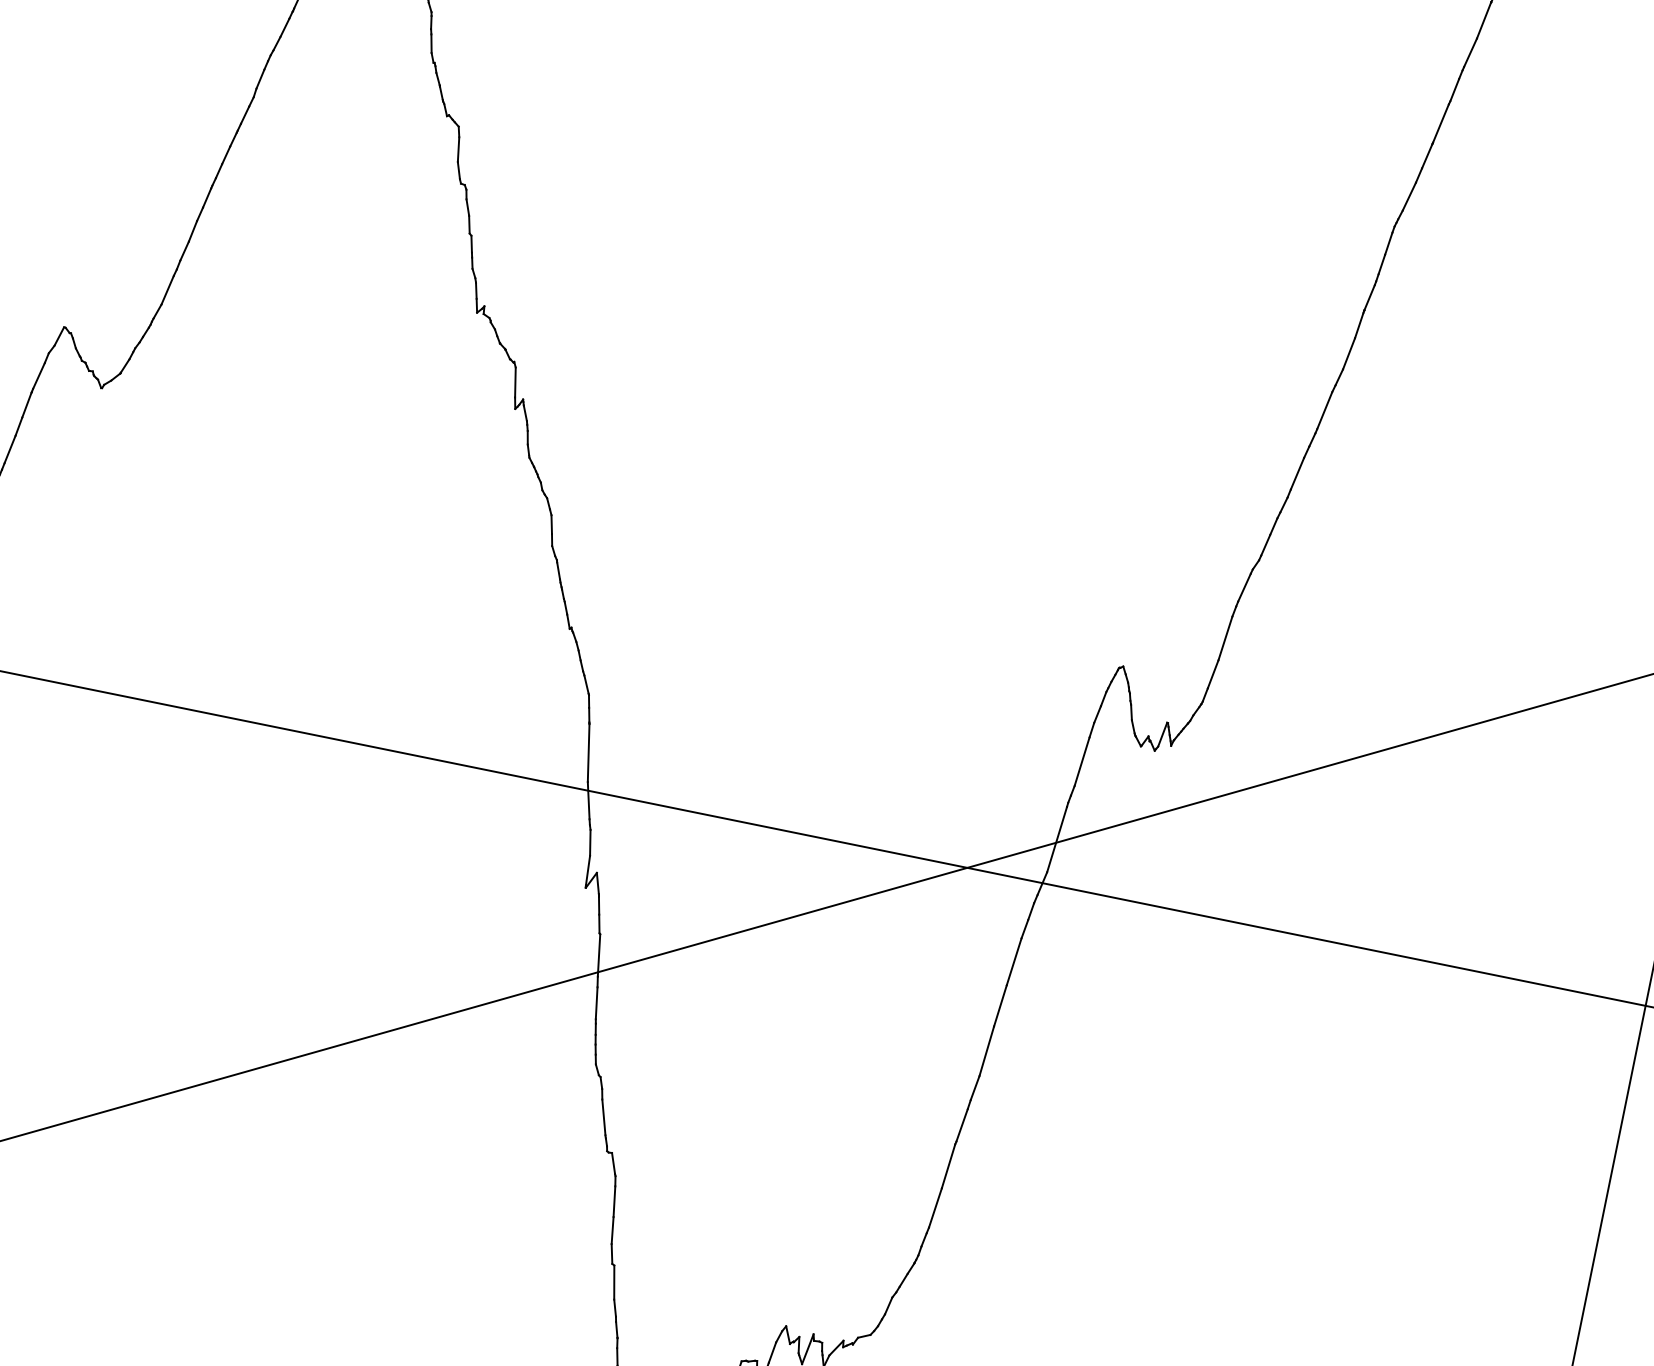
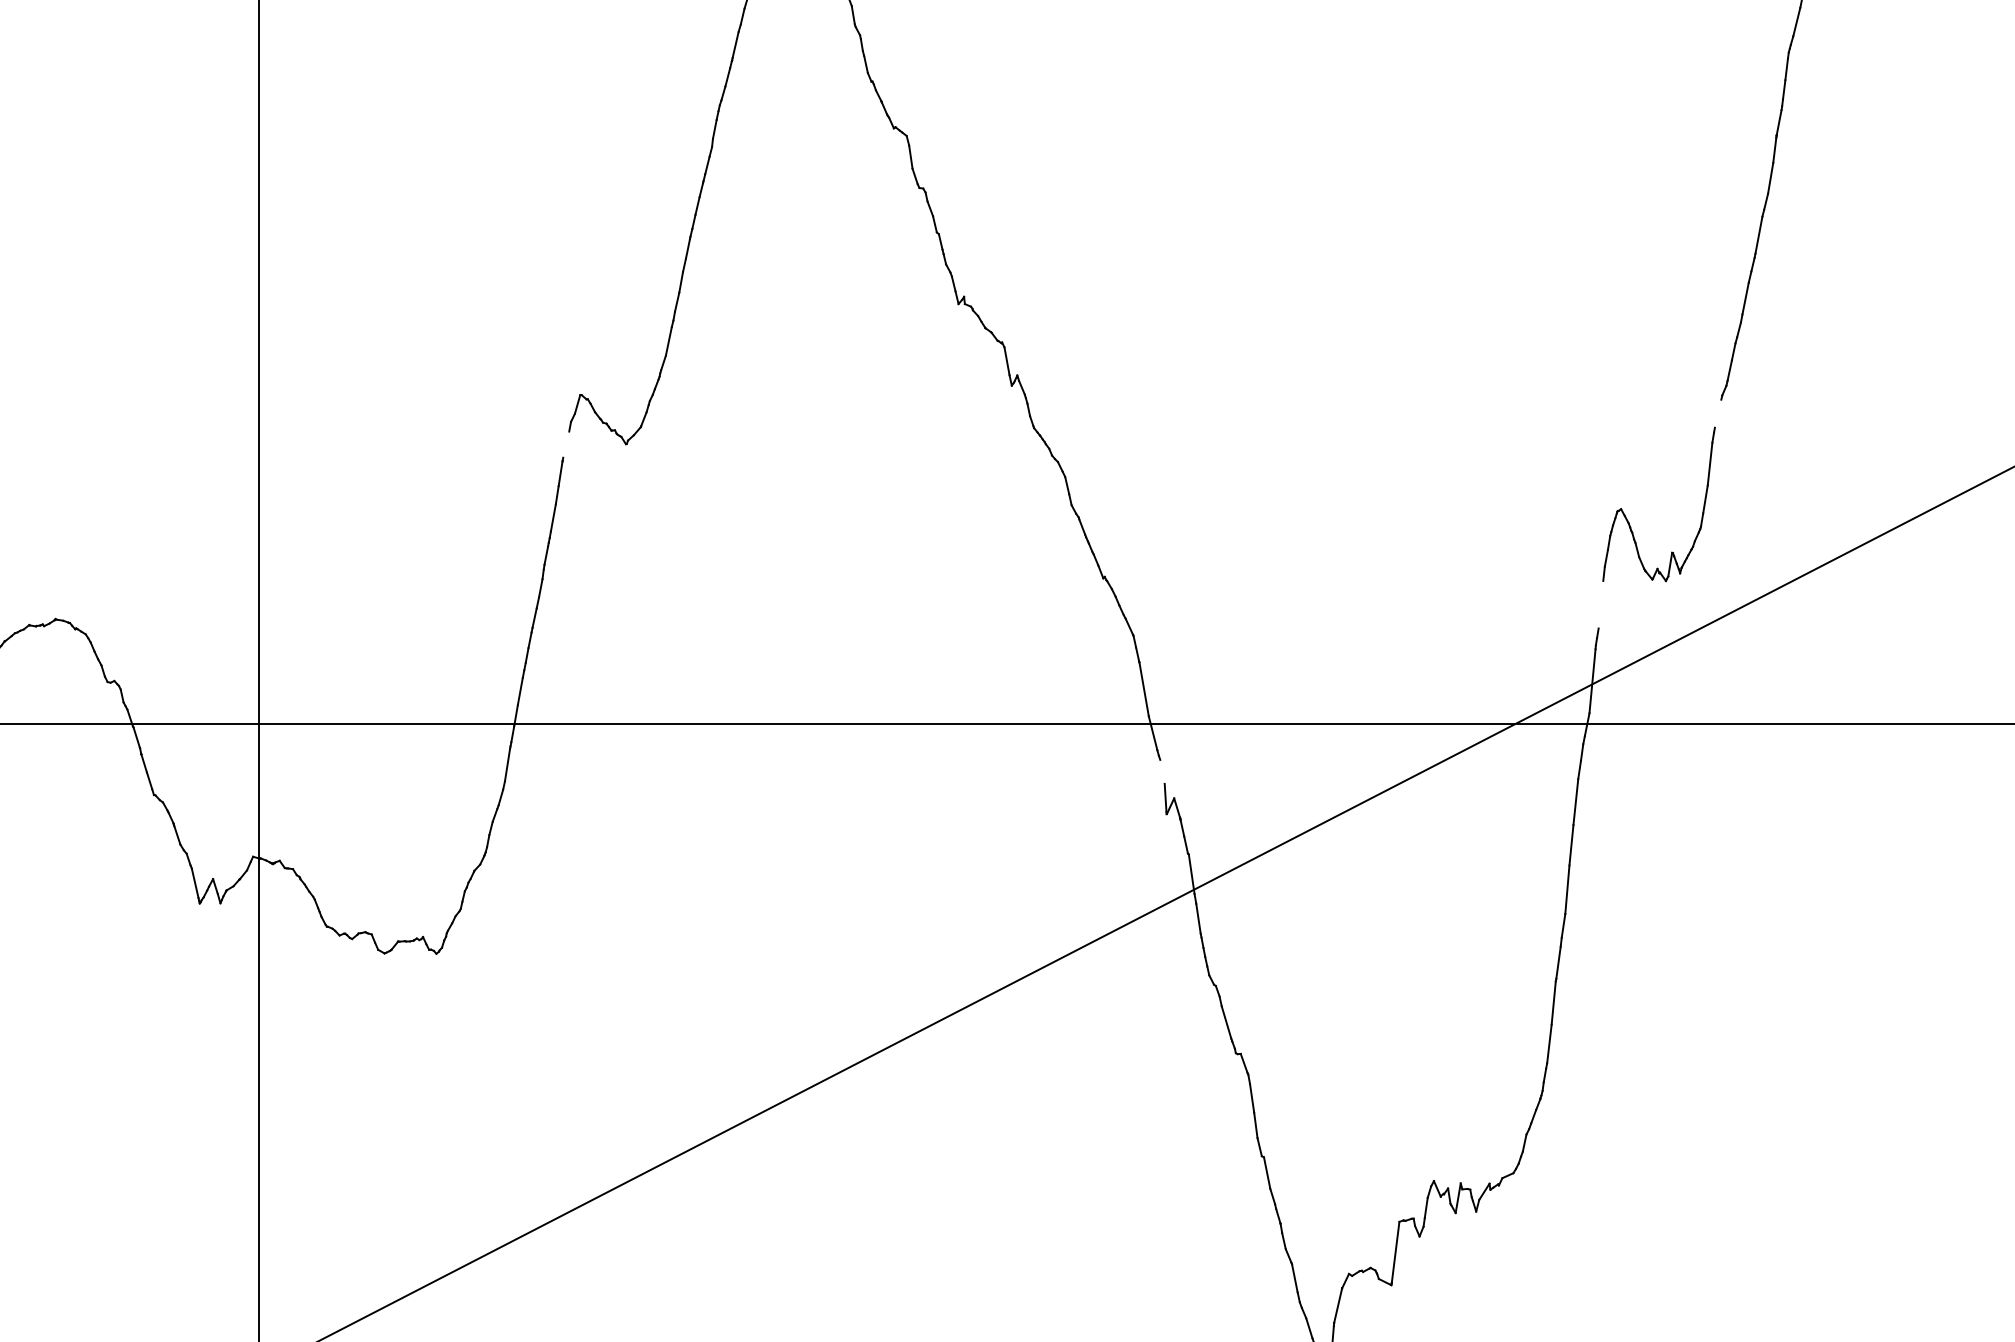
line: (39, 375) -> (566, 444), removed
line: (1243, 587) -> (1717, 413), removed
line: (1081, 761) -> (1600, 604), removed
line: (590, 842) -> (1162, 771), removed

